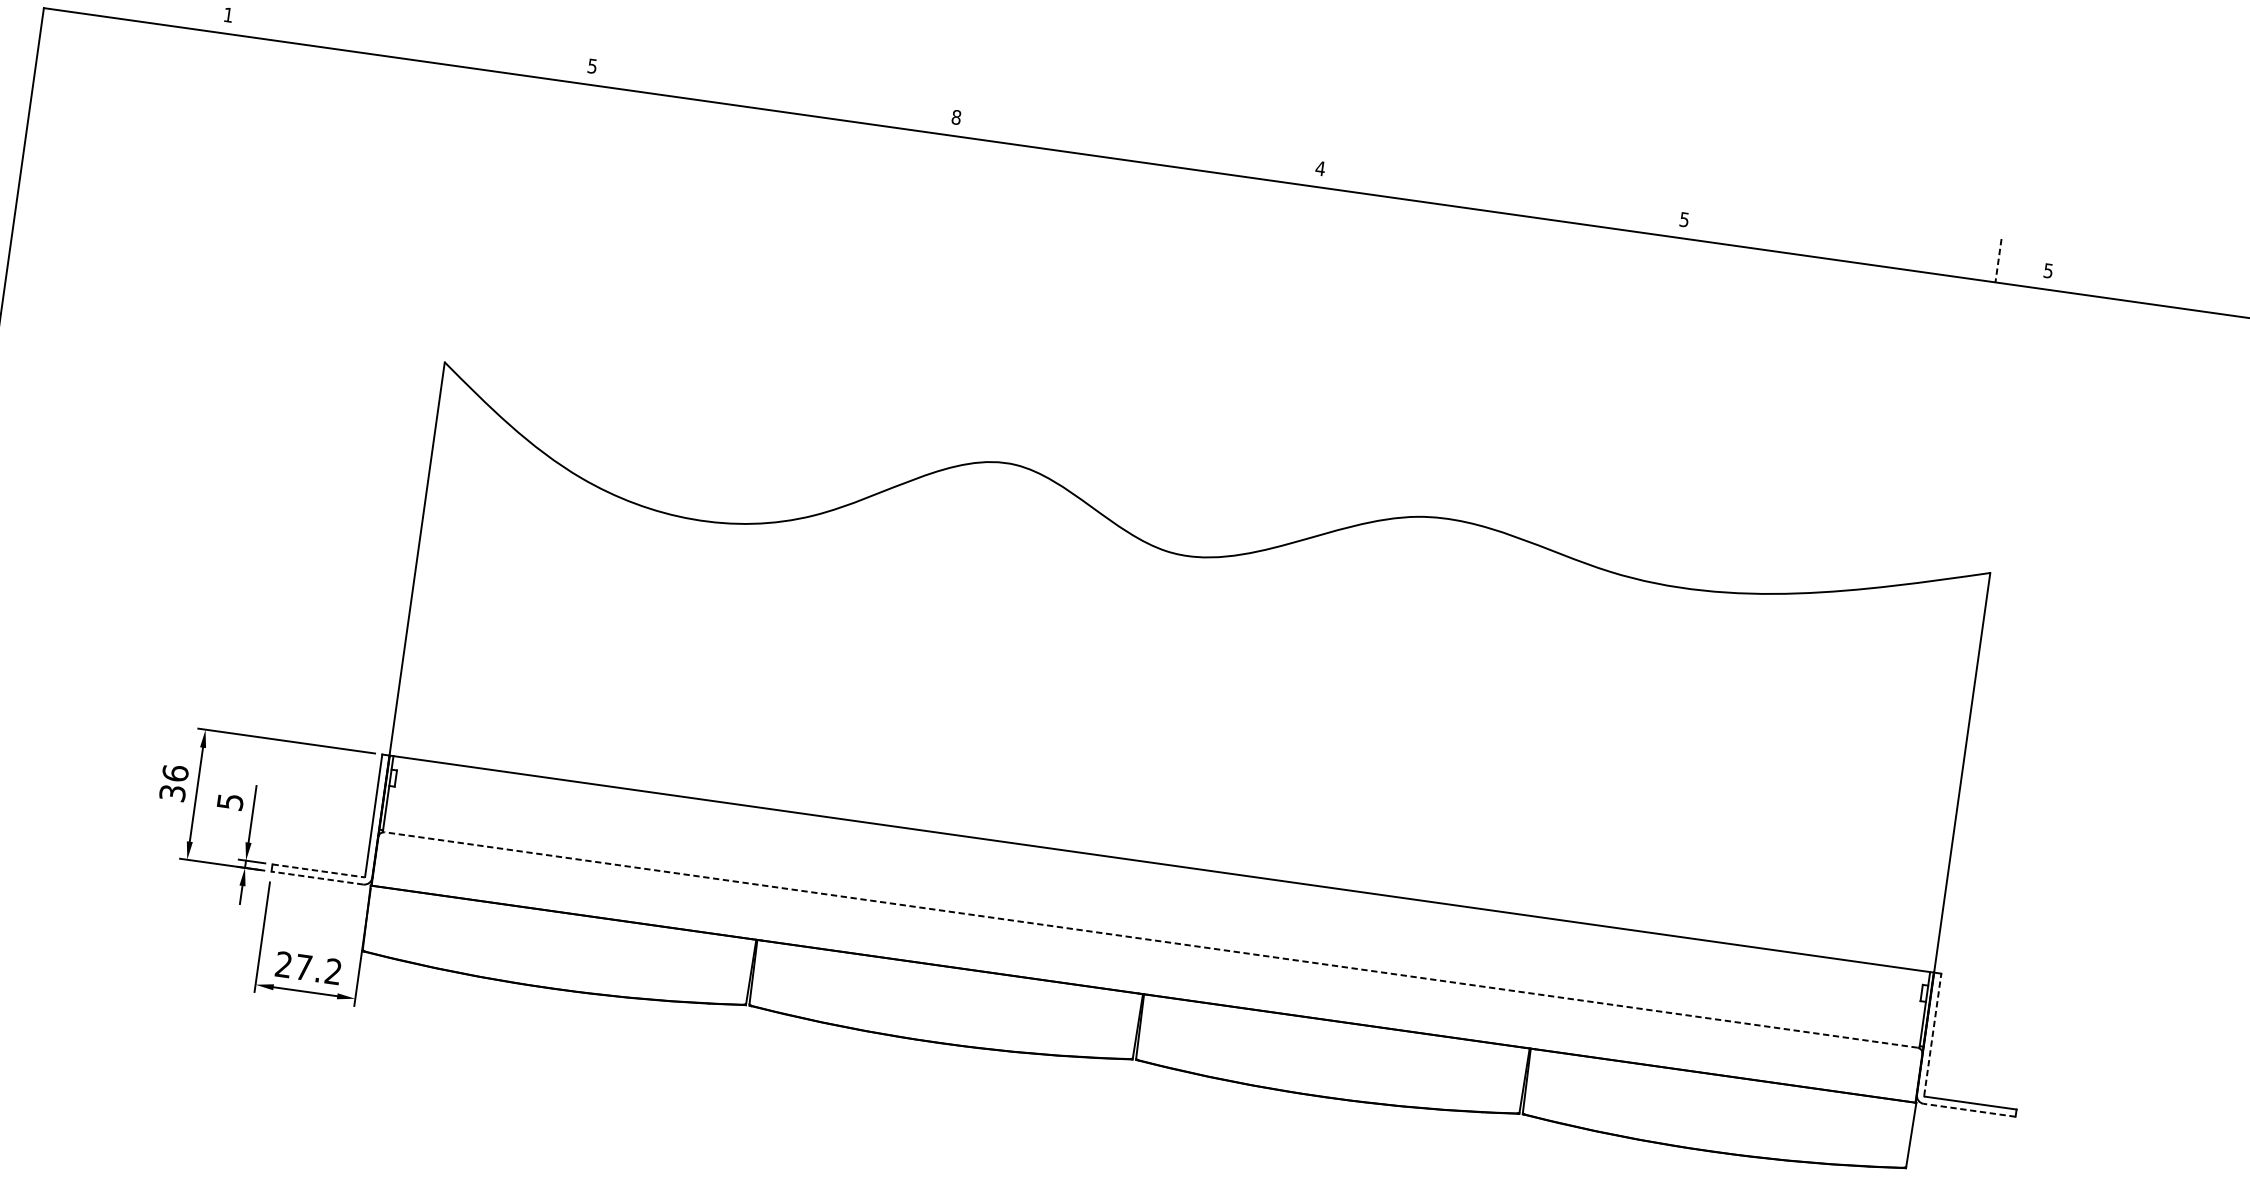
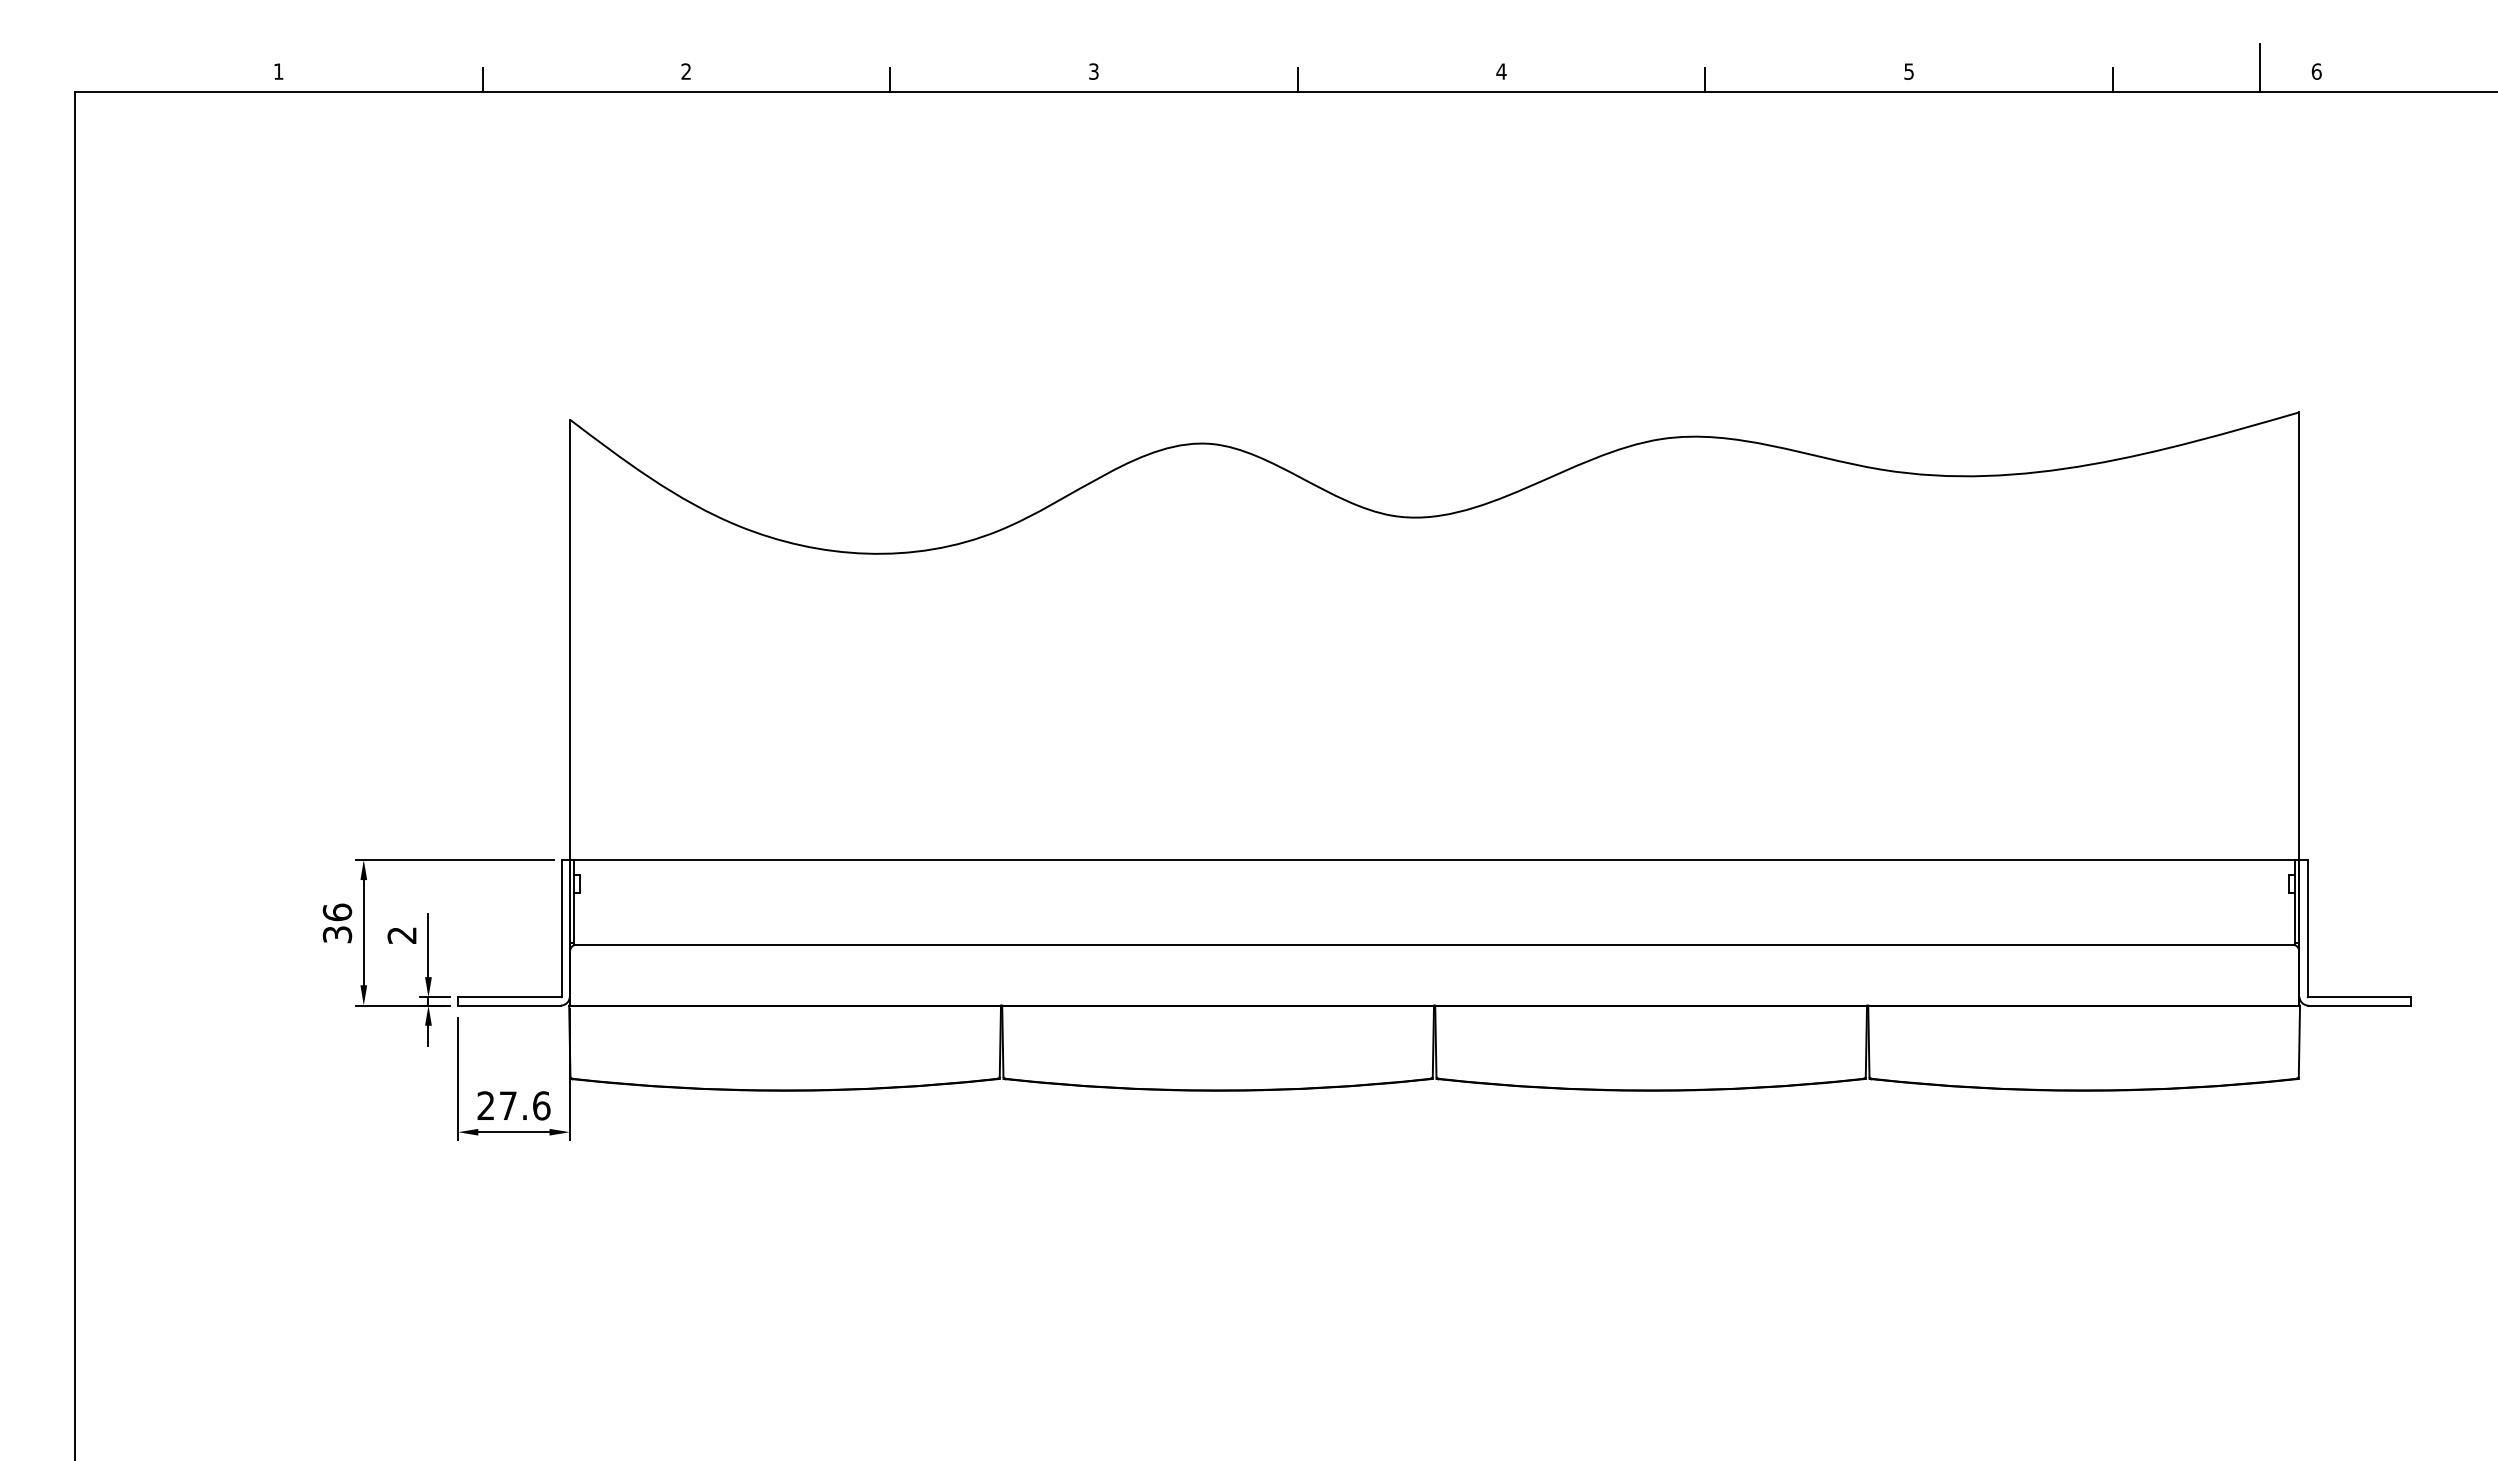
line: (409, 48) -> (482, 80), added
text: (591, 66) -> (685, 71), 5 -> 2
line: (773, 99) -> (890, 80), added
text: (956, 117) -> (1093, 71), 8 -> 3
line: (1137, 150) -> (1297, 80), added
line: (1501, 202) -> (1705, 80), added
line: (1865, 253) -> (2112, 80), added
line: (1998, 261) -> (2260, 68), dashed -> solid
text: (2048, 270) -> (2316, 71), 5 -> 6
text: (229, 801) -> (401, 935), 5 -> 2
line: (319, 871) -> (510, 997), dashed -> solid
line: (317, 878) -> (509, 1005), dashed -> solid
line: (1151, 939) -> (1434, 944), dashed -> solid
text: (333, 971) -> (541, 1105), 27.2 -> 27.6
line: (1932, 1034) -> (2307, 927), dashed -> solid
line: (1969, 1110) -> (2359, 1005), dashed -> solid

